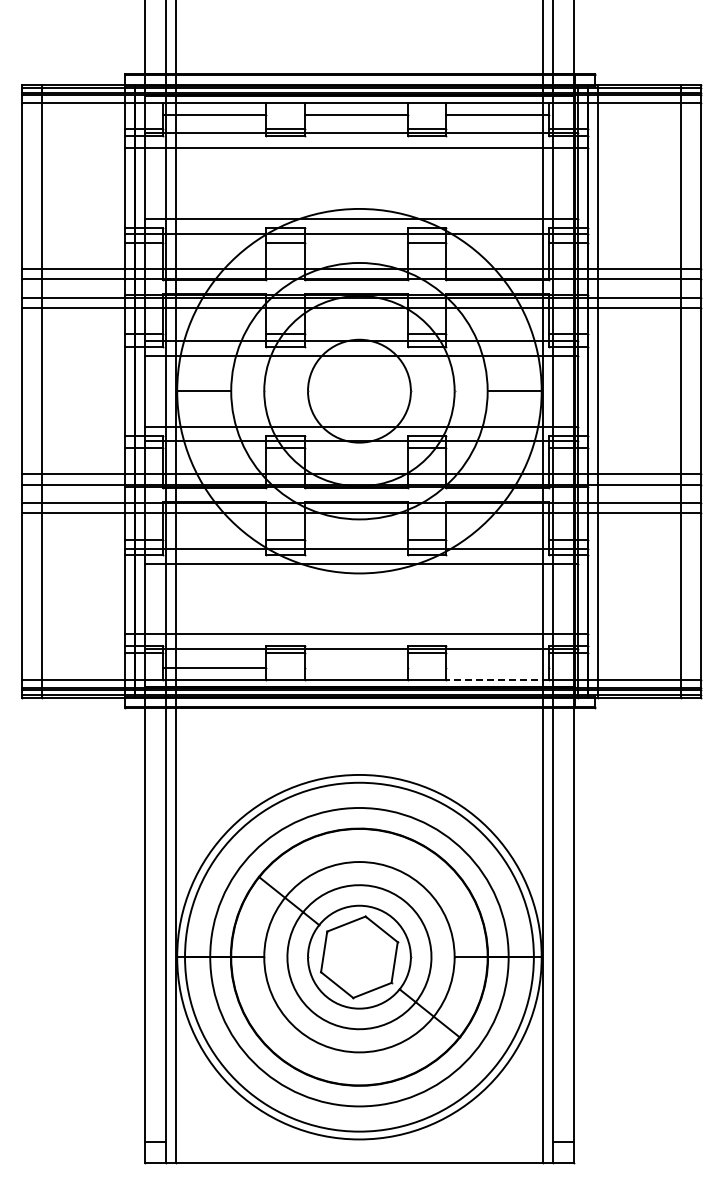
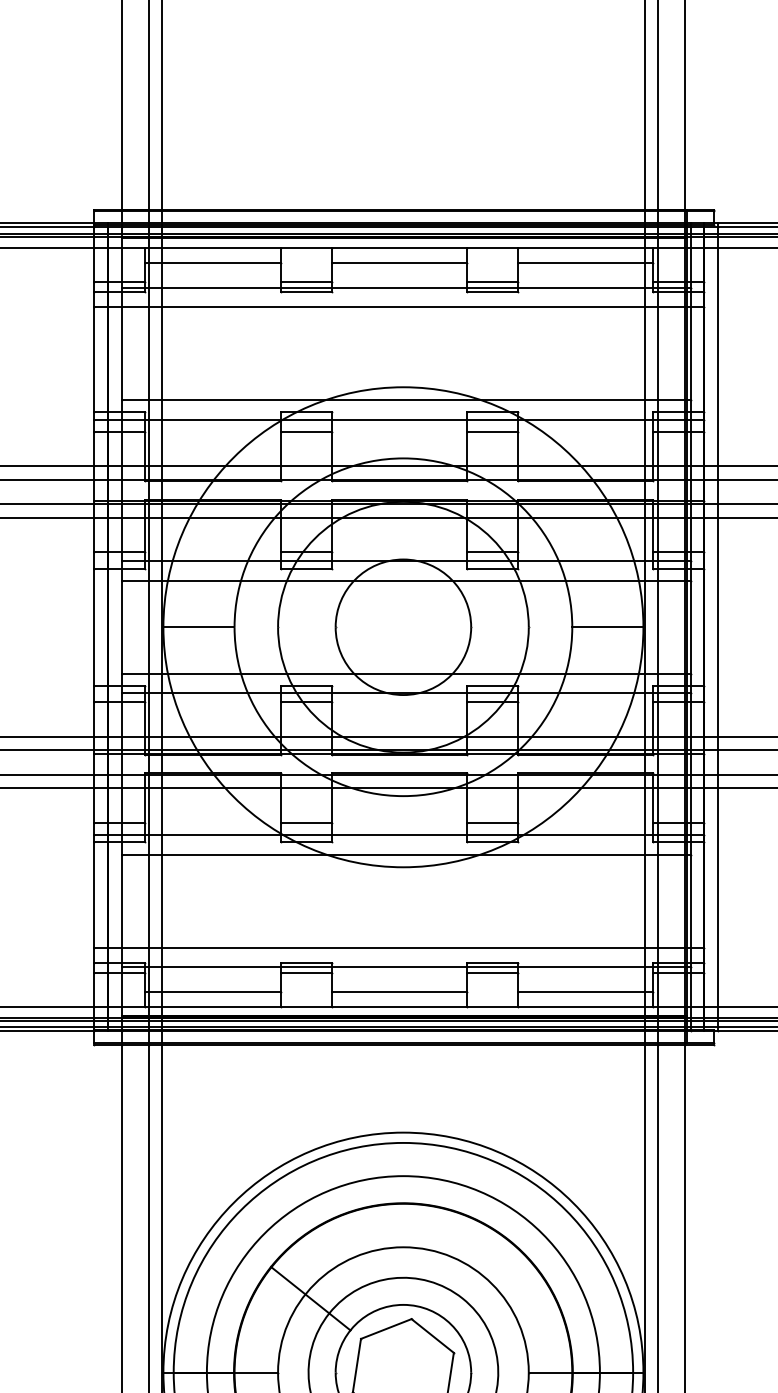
line: (355, 667) -> (398, 991), added
line: (497, 667) -> (585, 991), added
line: (497, 679) -> (585, 1006), dashed -> solid

